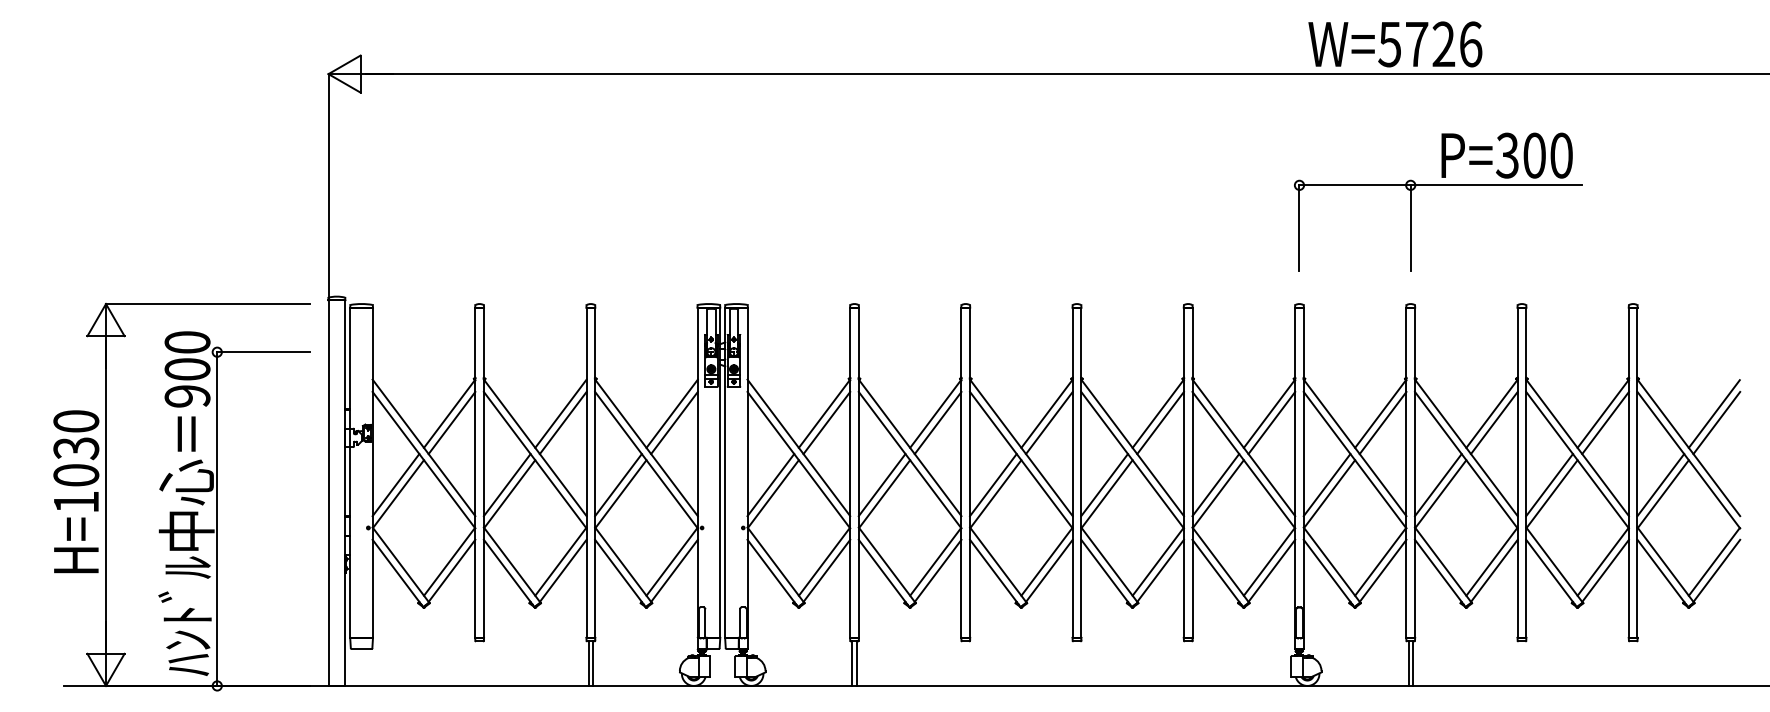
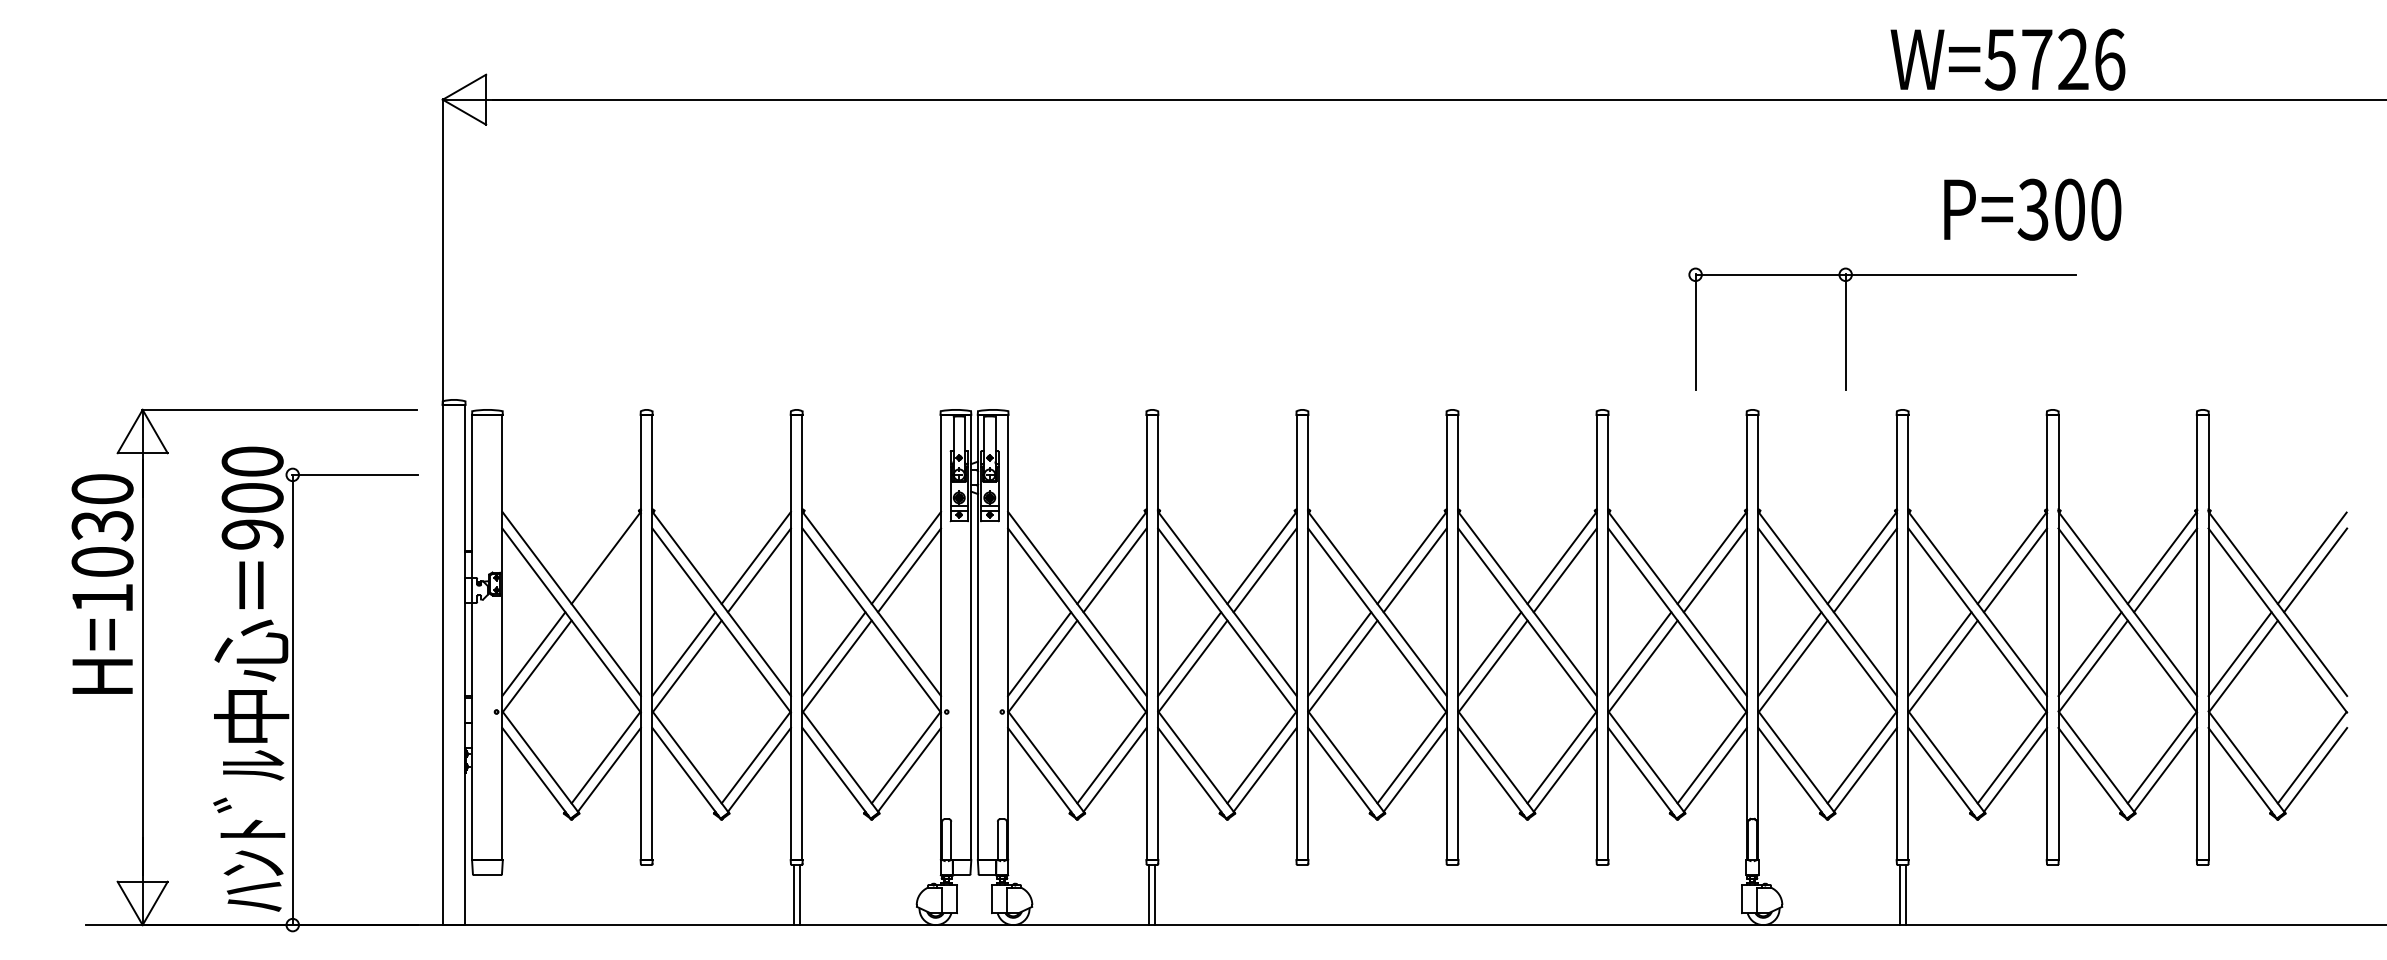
text: (1395, 44) -> (2007, 59), moved
part: (1411, 225) -> (1846, 328), moved
line: (451, 423) -> (608, 570), removed
text: (76, 491) -> (102, 583), moved

